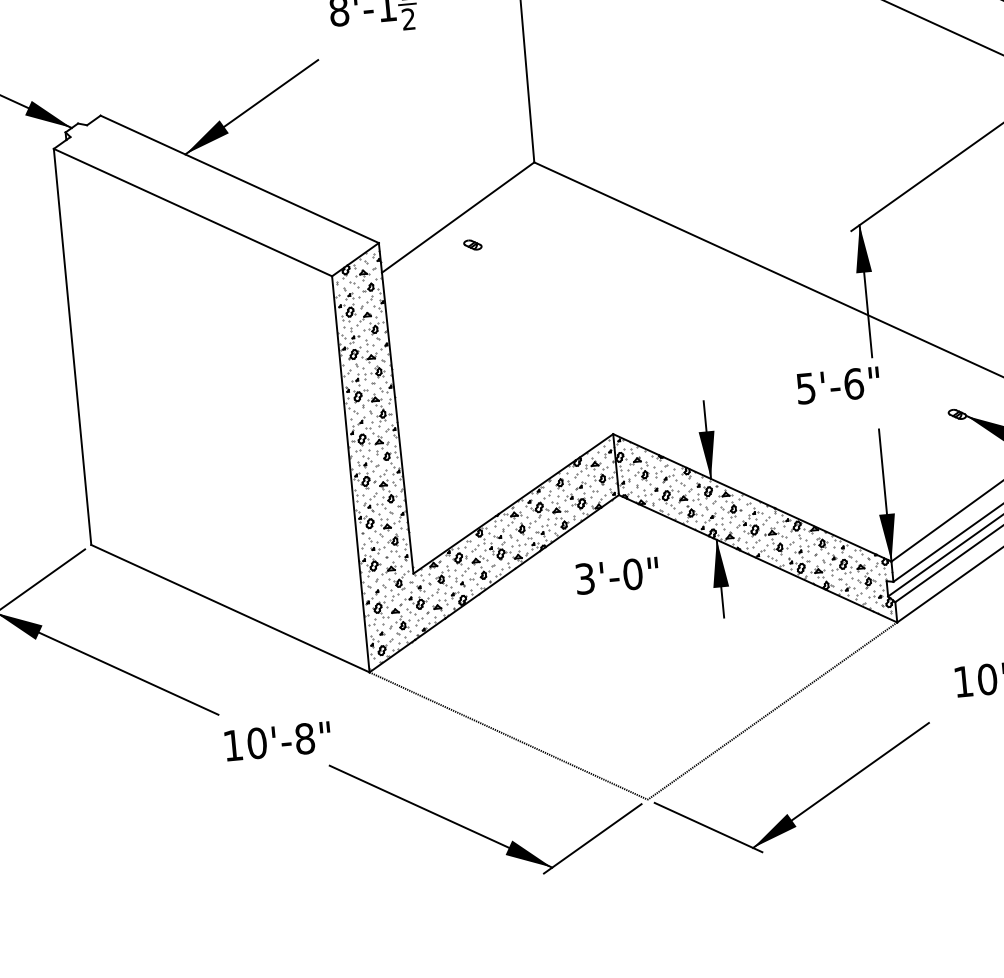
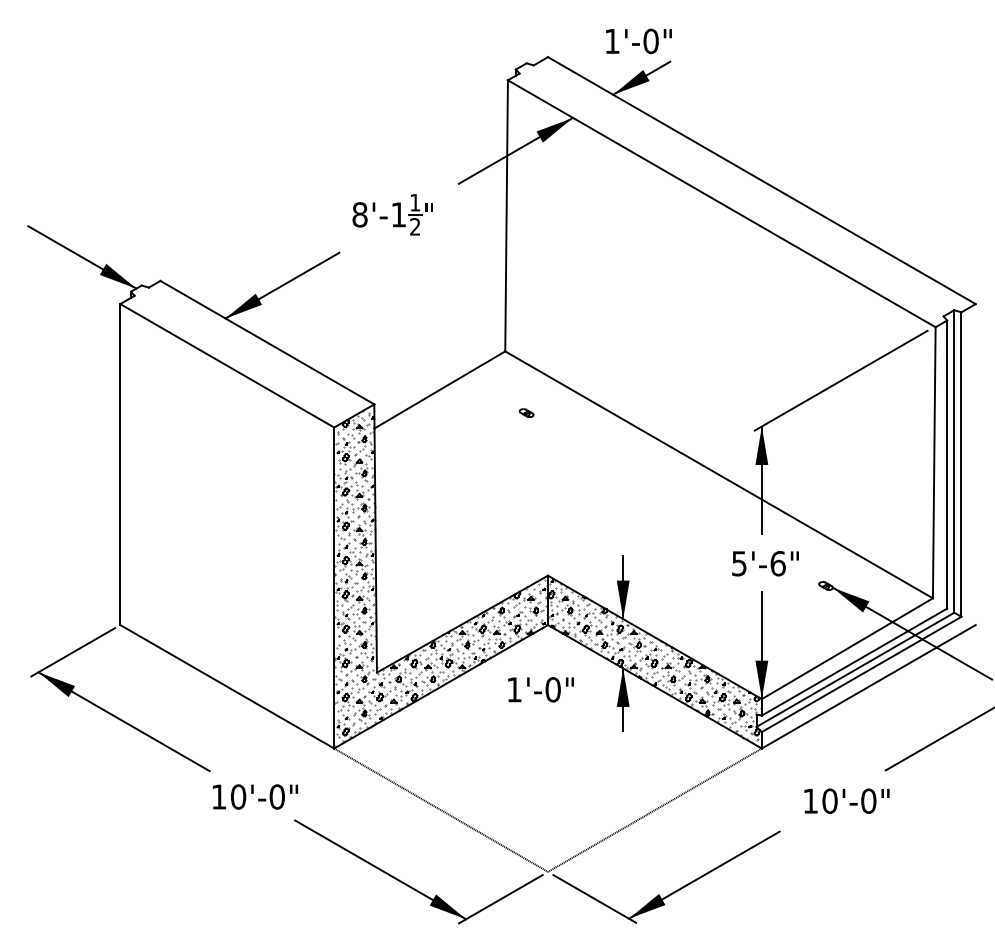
part: (472, 244) -> (526, 412), moved
text: (838, 385) -> (765, 563), moved
text: (585, 578) -> (514, 689), 3'-0" -> 1'-0"
text: (303, 738) -> (276, 796), 10'-8" -> 10'-0"

